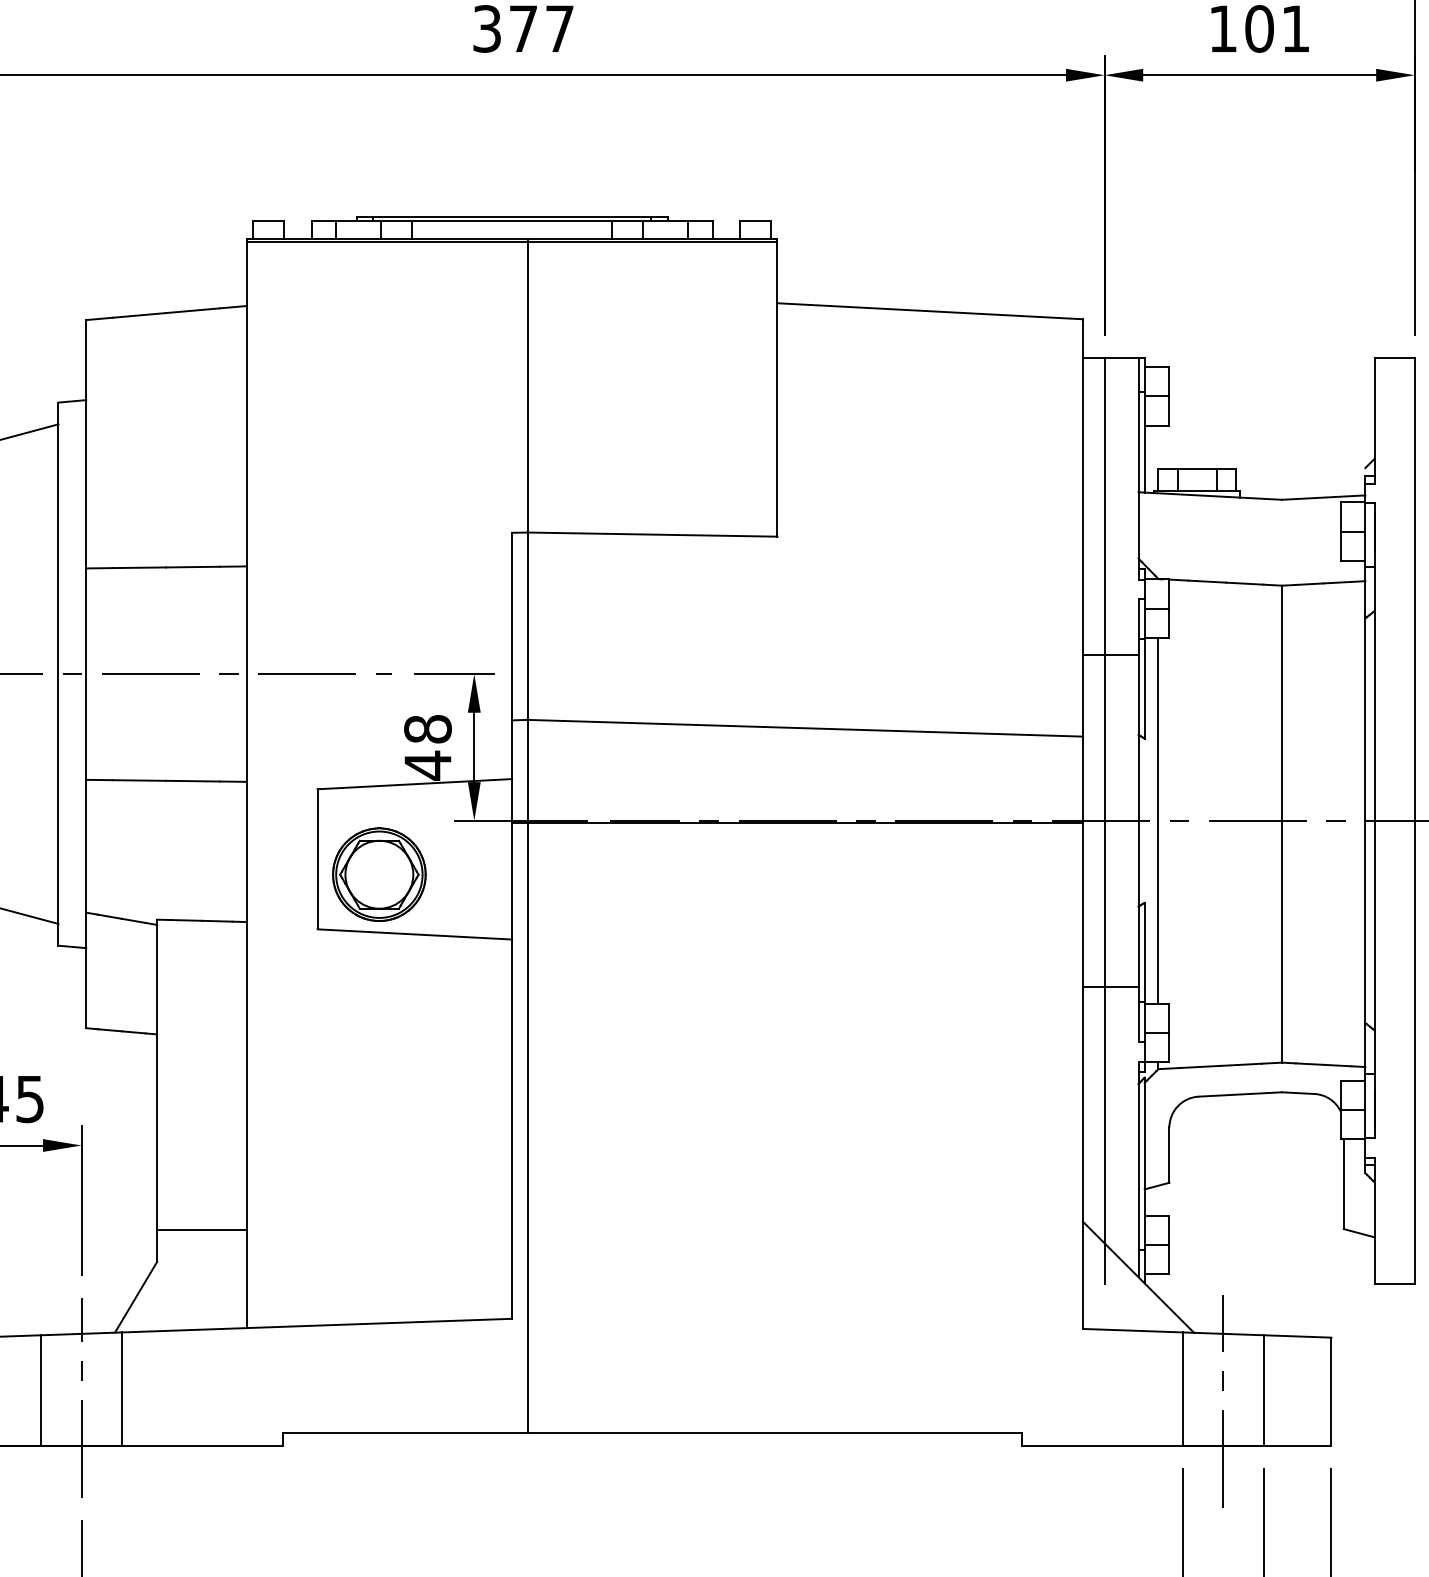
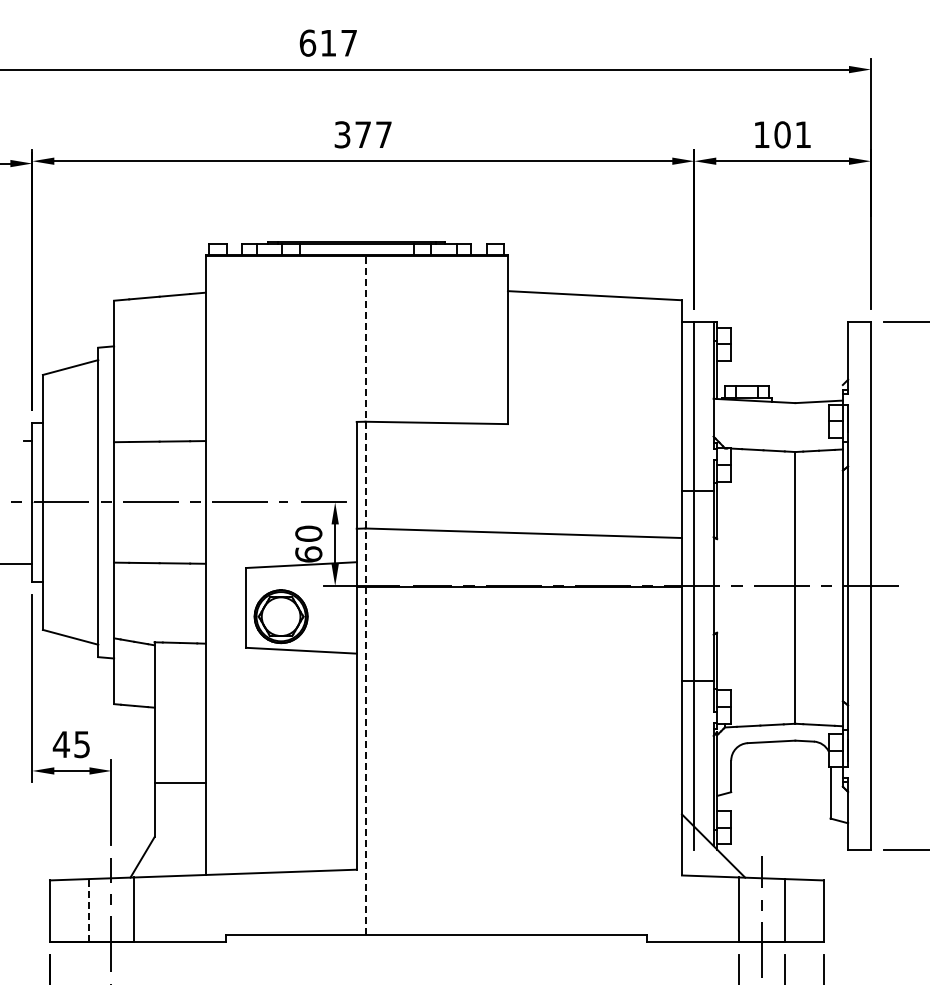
text: (427, 747) -> (308, 544), 48 -> 60
line: (1157, 819) -> (724, 585), removed
line: (527, 835) -> (365, 594), solid -> dashed
line: (201, 1230) -> (179, 783), moved
line: (41, 1390) -> (88, 910), solid -> dashed

